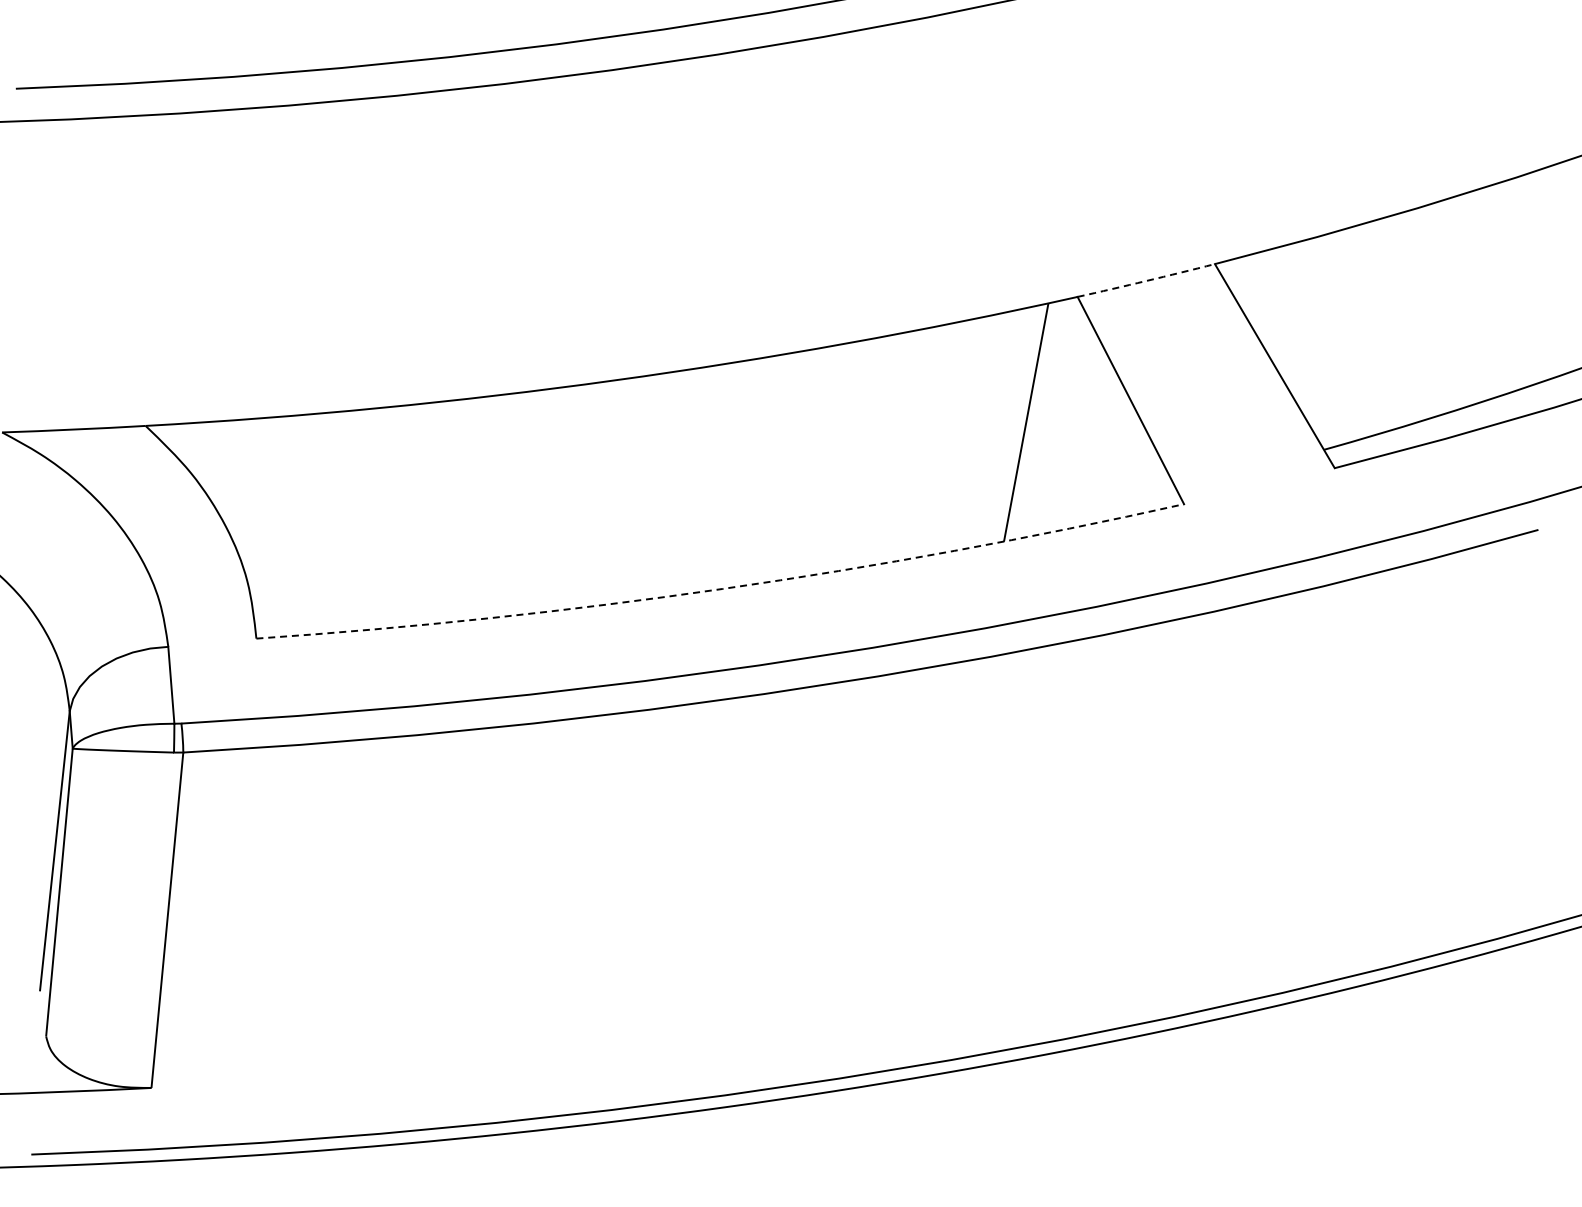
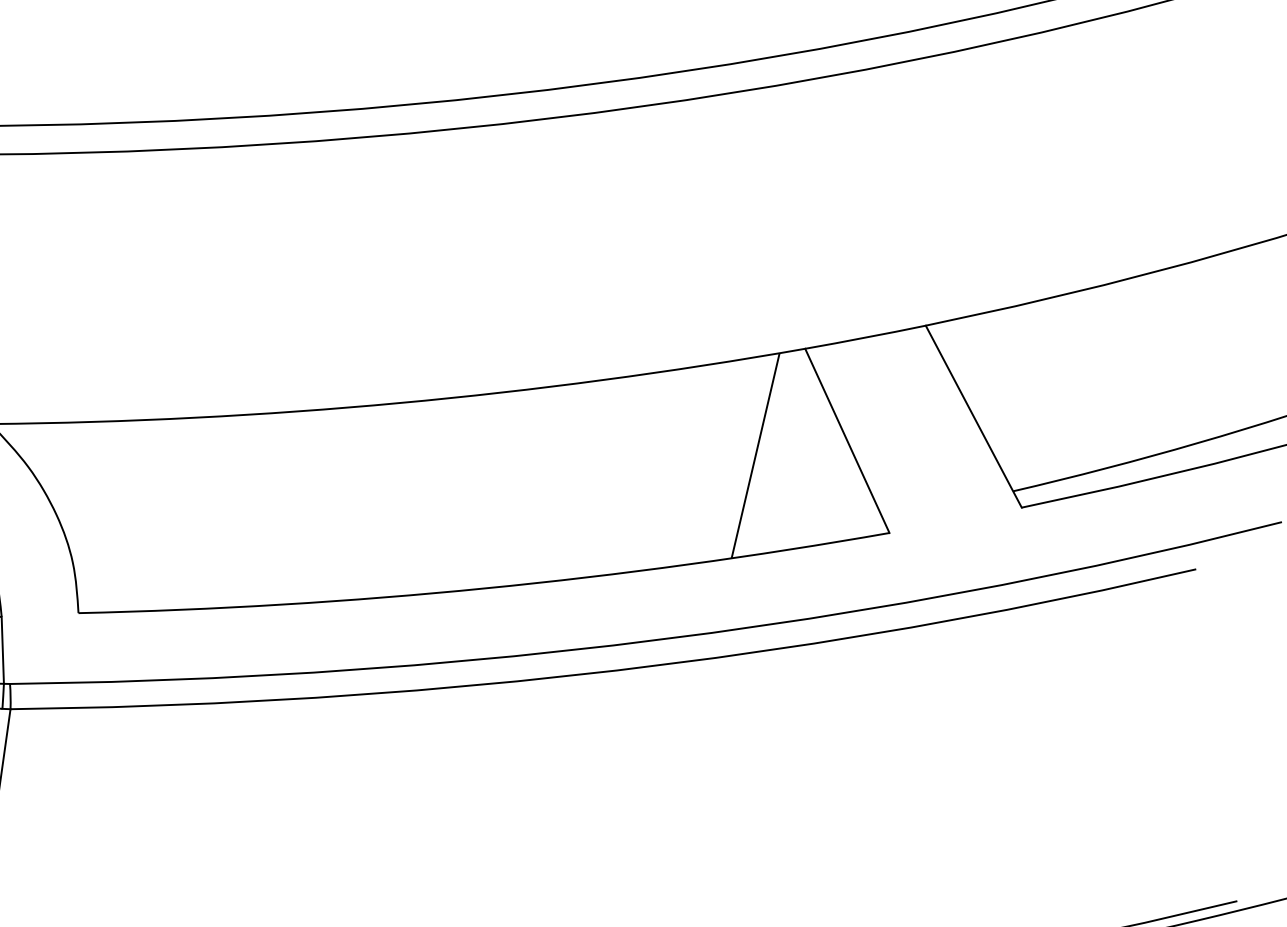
arc: (1146, 280) -> (865, 337), dashed -> solid
arc: (722, 588) -> (485, 588), dashed -> solid

